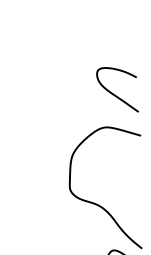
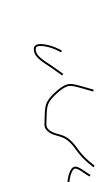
curve: (113, 92) -> (45, 61), moved

